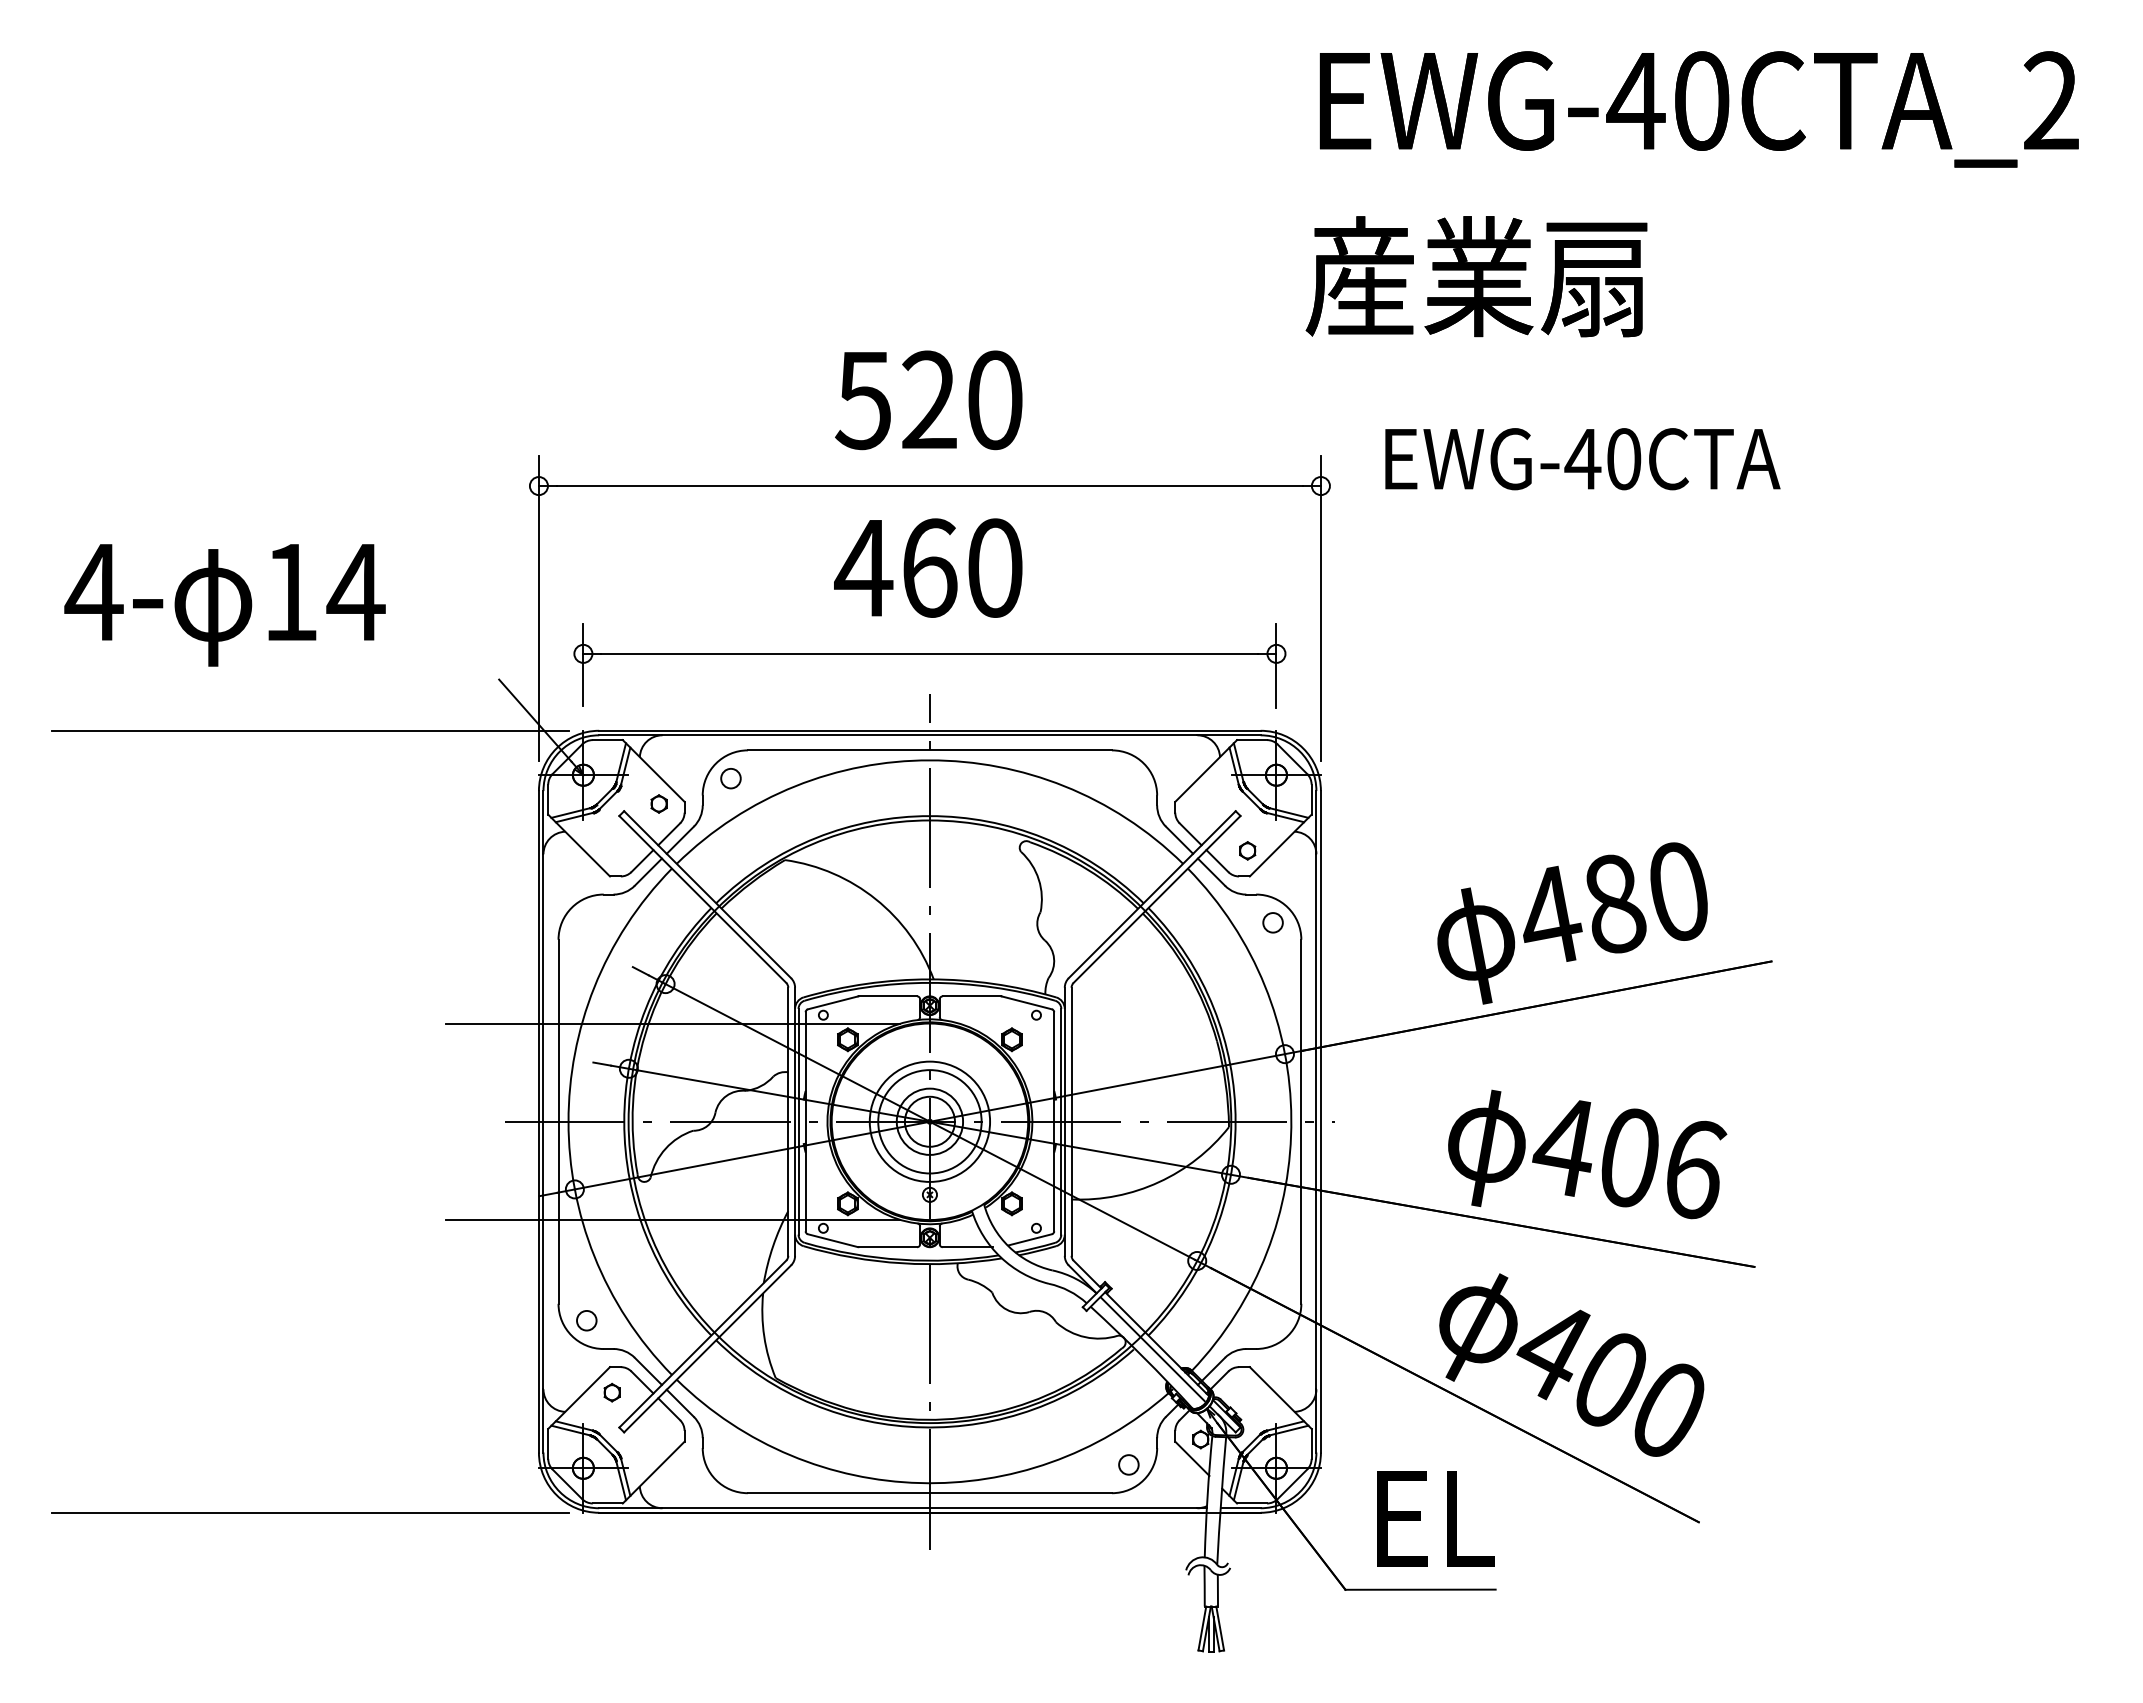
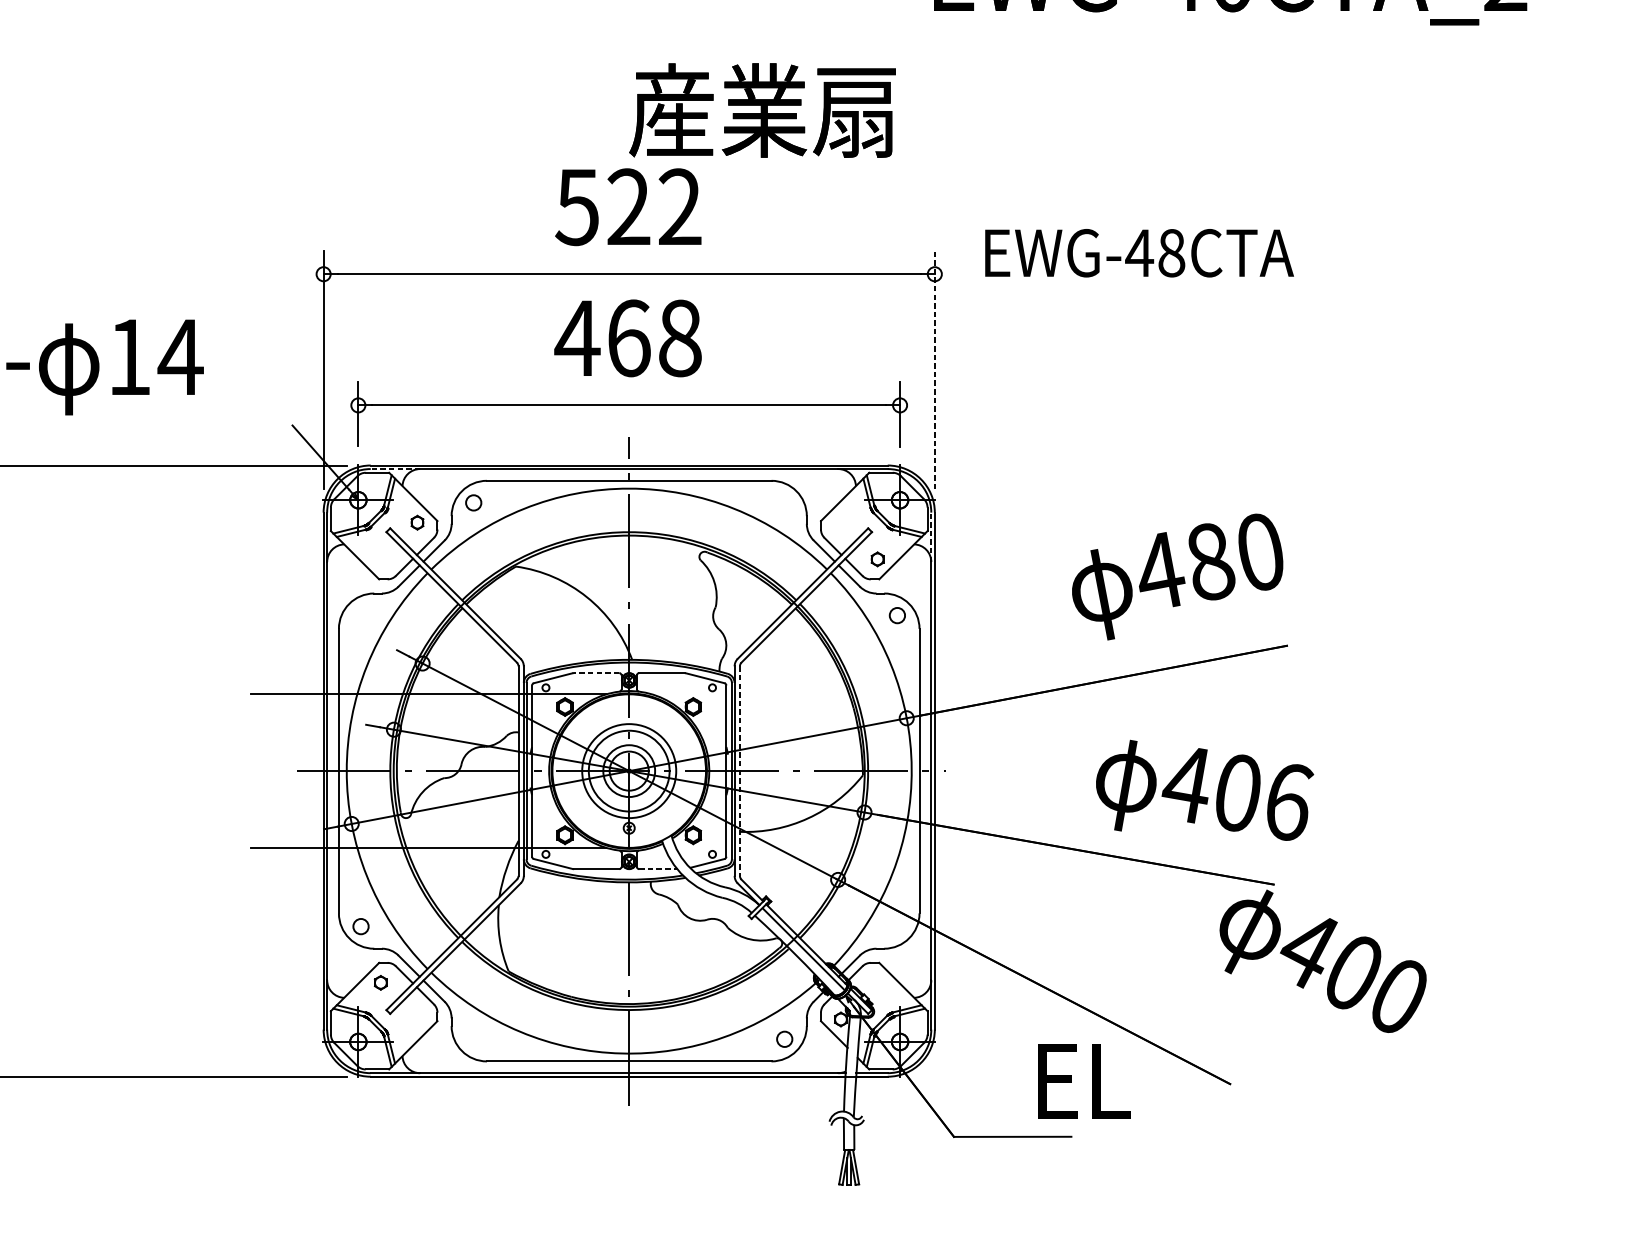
text: (1476, 276) -> (762, 110), moved
text: (994, 400) -> (679, 207), 520 -> 522
text: (1624, 458) -> (1172, 252), EWG-40CTA -> EWG-48CTA
text: (995, 567) -> (680, 337), 460 -> 468
line: (1320, 608) -> (934, 369), solid -> dashed
line: (630, 735) -> (395, 469), solid -> dashed
line: (1316, 822) -> (931, 537), solid -> dashed
text: (1572, 923) -> (1177, 577), moved
line: (888, 996) -> (596, 673), solid -> dashed
line: (1071, 1122) -> (739, 771), solid -> dashed
text: (1587, 1154) -> (1204, 790), moved
line: (968, 1247) -> (659, 869), solid -> dashed
text: (1571, 1364) -> (1322, 960), moved
text: (1435, 1518) -> (1083, 1081), moved

